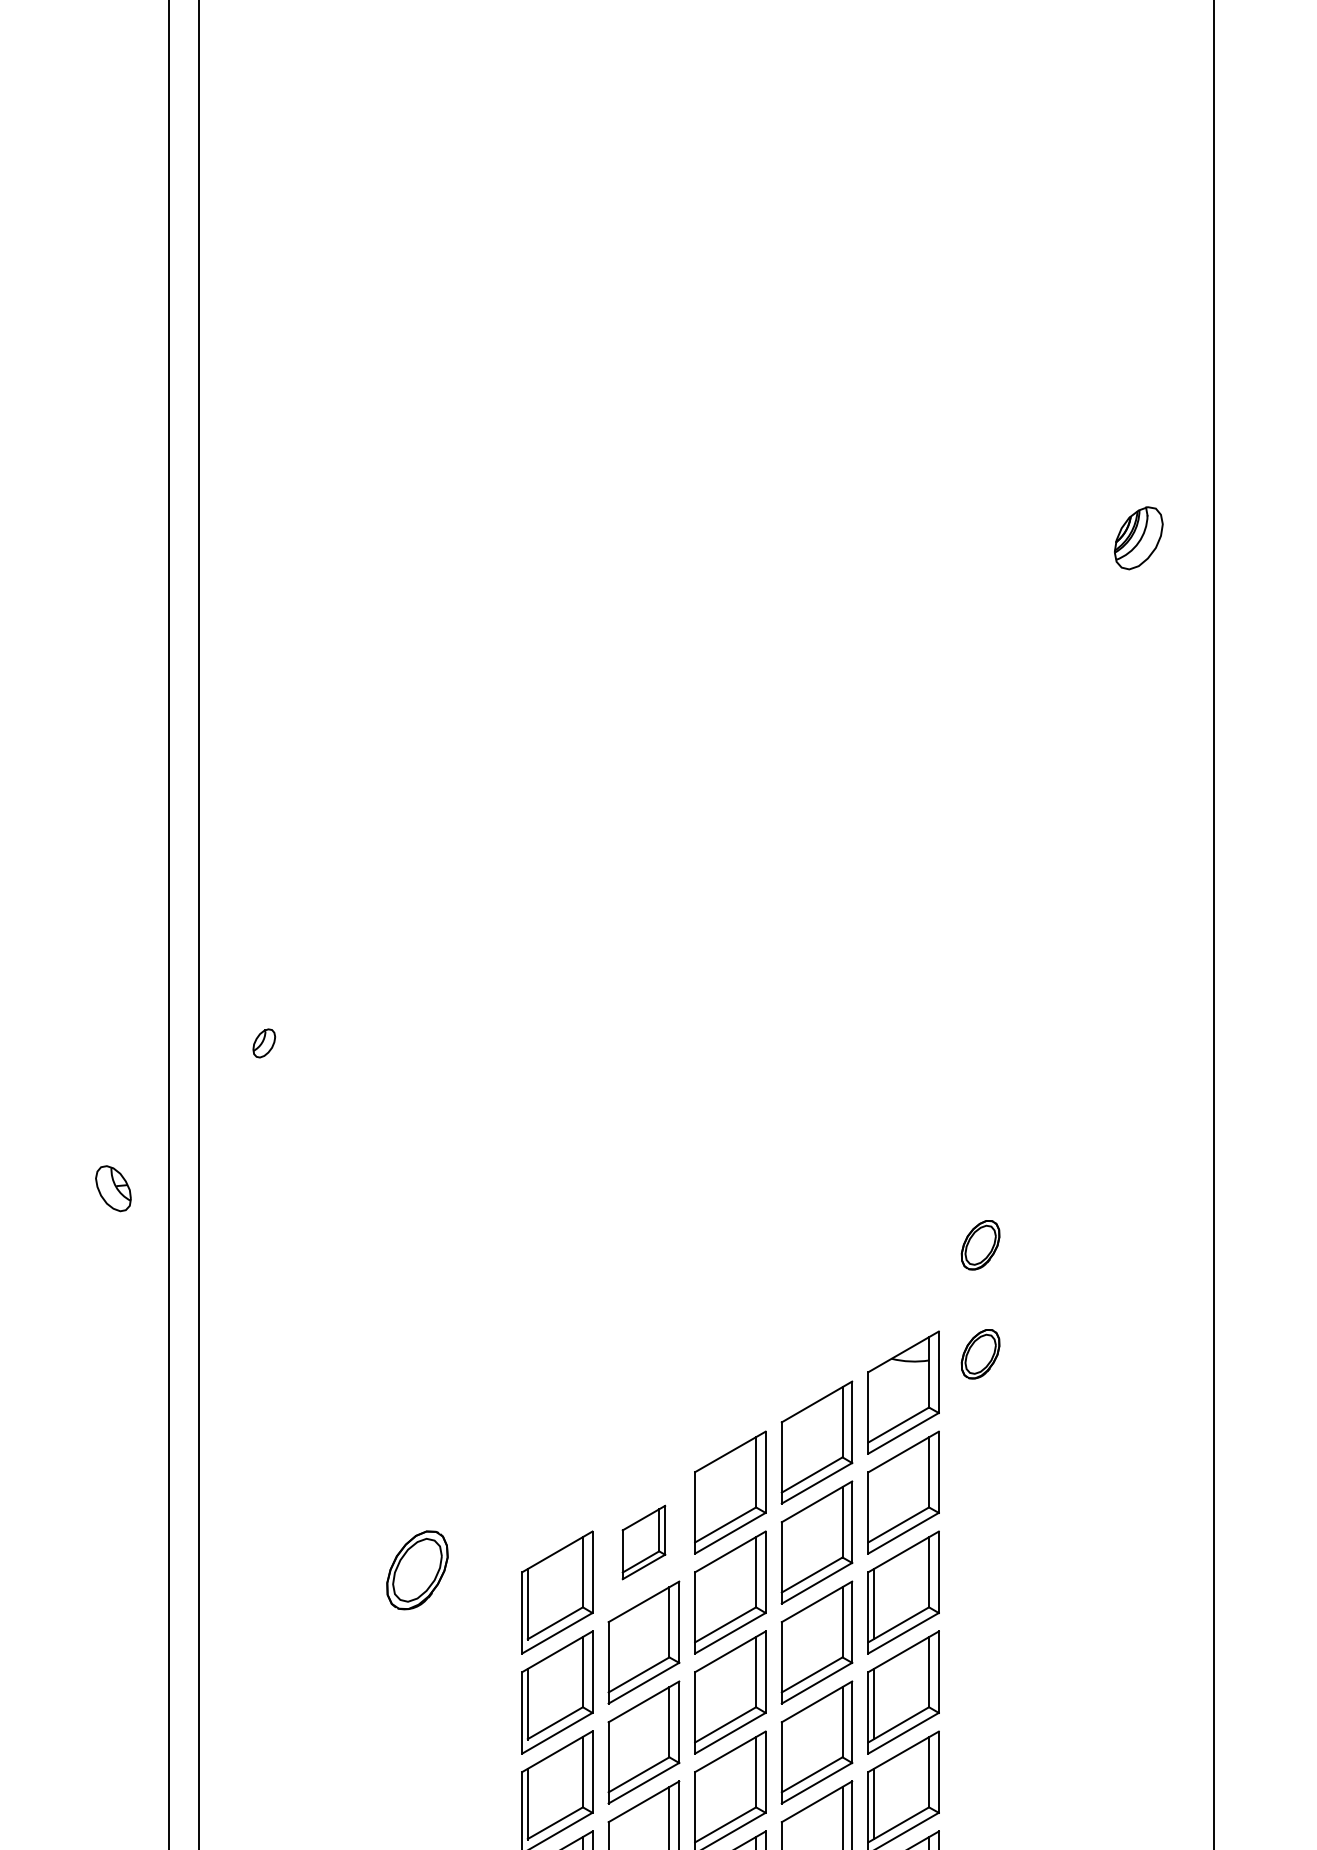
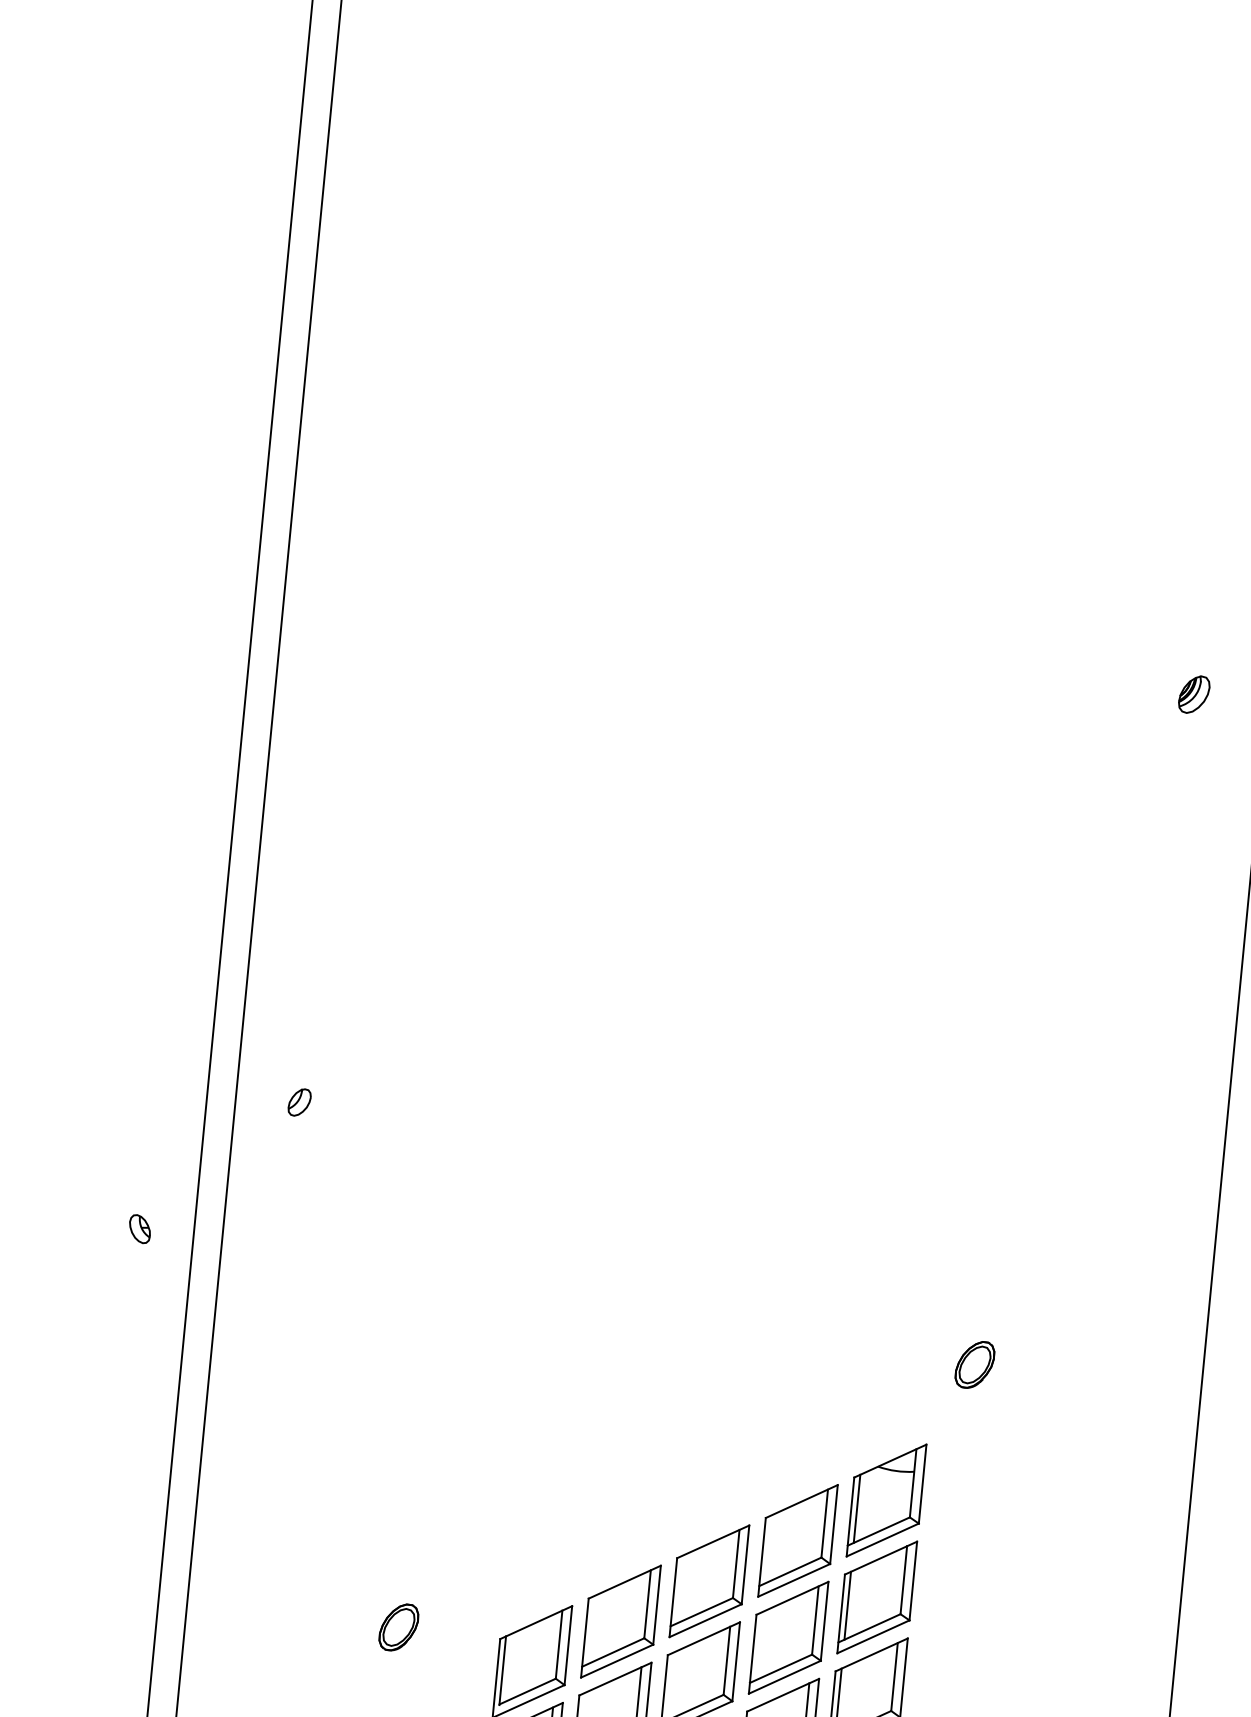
part: (1138, 538) -> (1193, 694), size x0.62
part: (113, 1188) -> (140, 1229), size x0.62
part: (980, 1354) -> (964, 1470), removed
line: (874, 1403) -> (857, 1508), added
line: (874, 1503) -> (848, 1605), added
part: (643, 1542) -> (620, 1621), size x1.67
part: (417, 1570) -> (398, 1627), size x0.62

